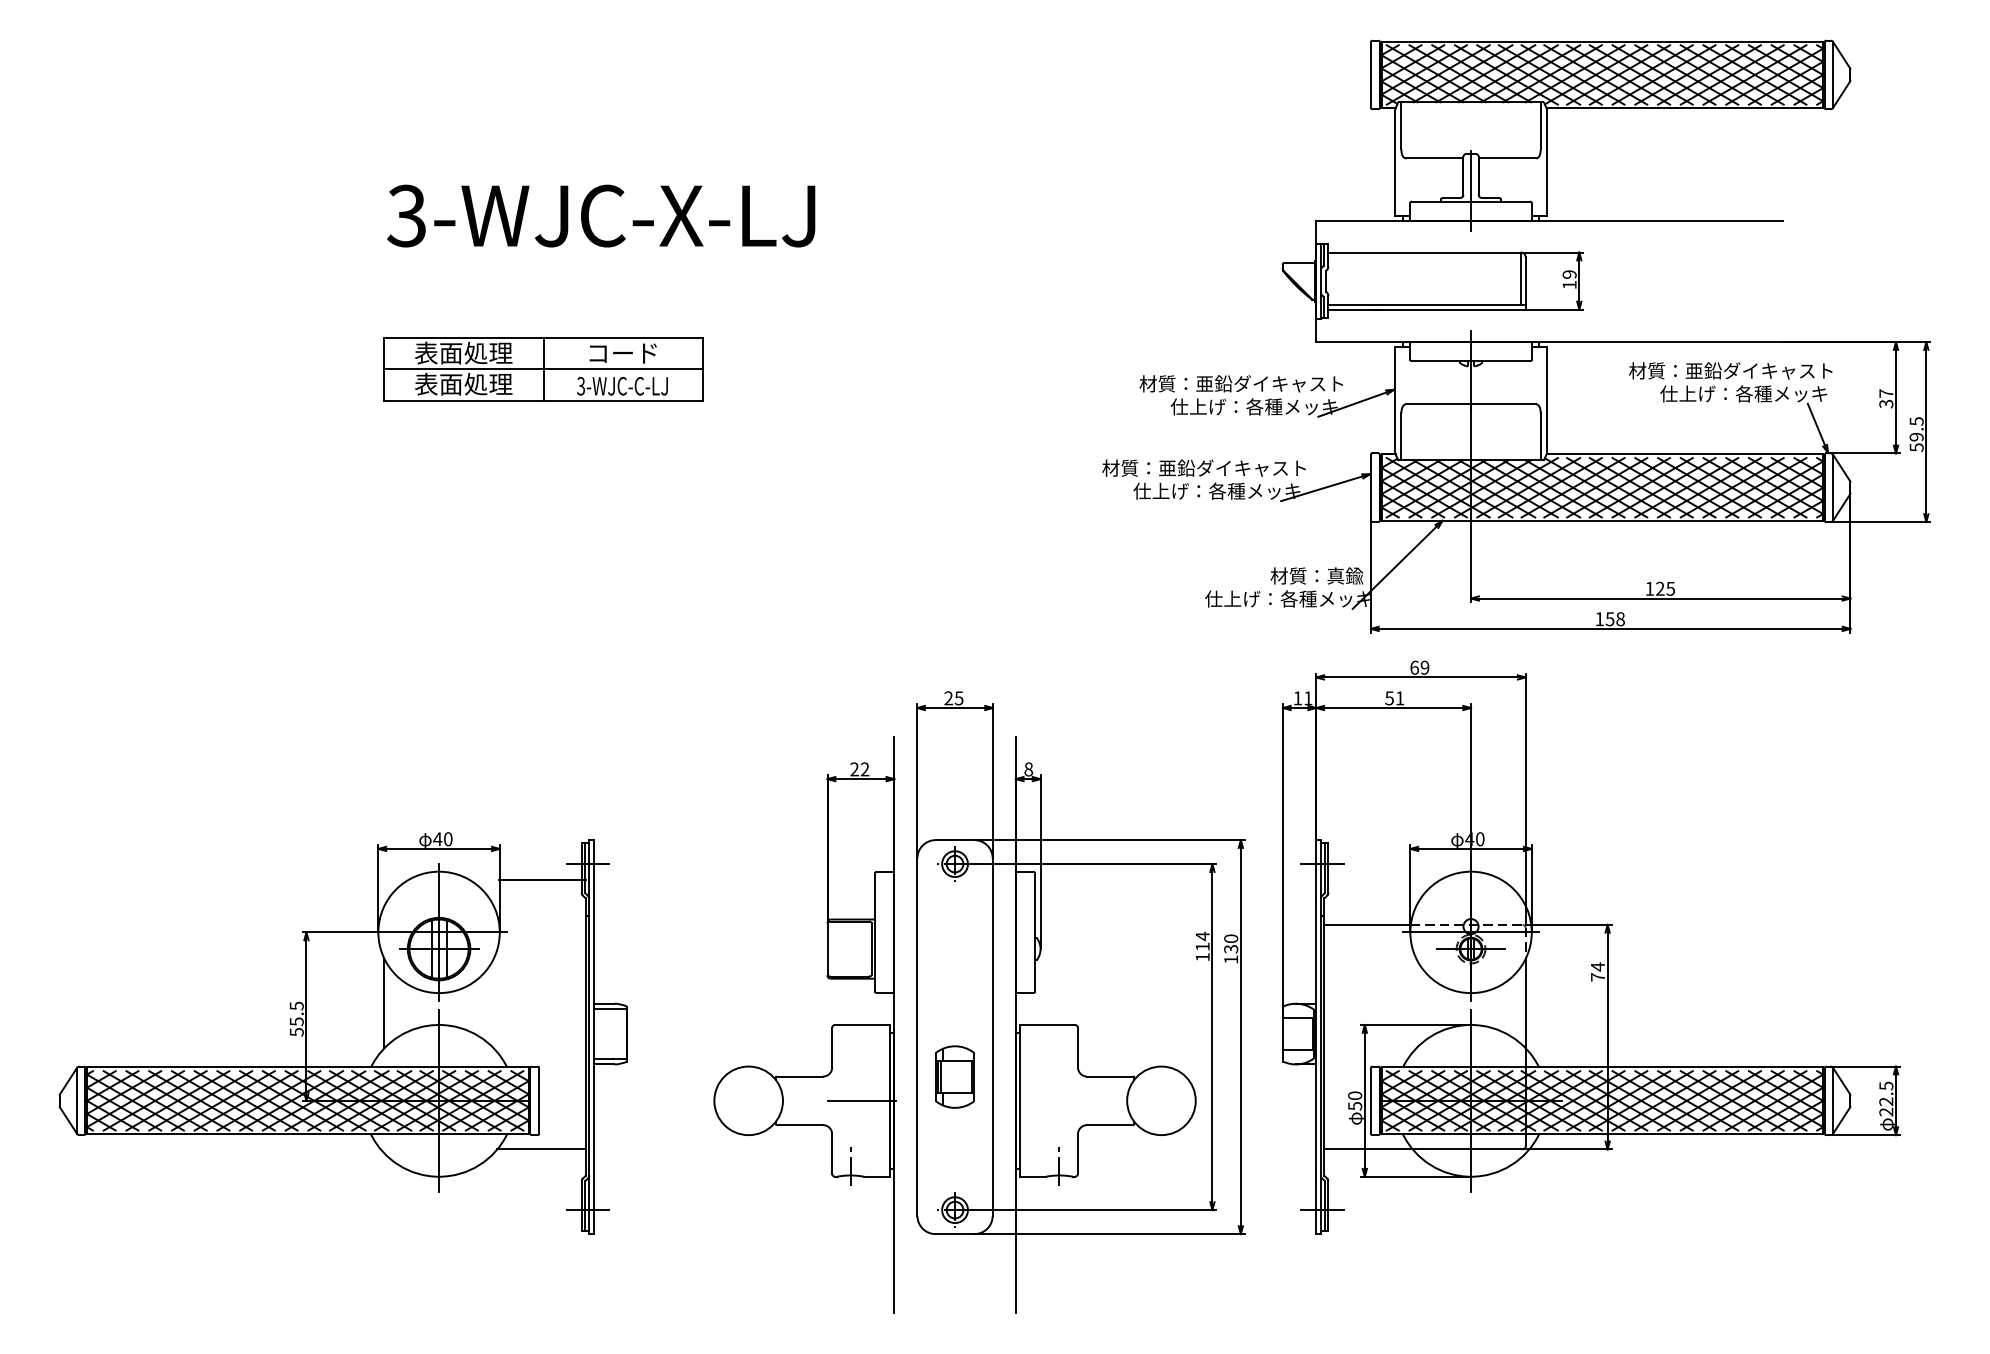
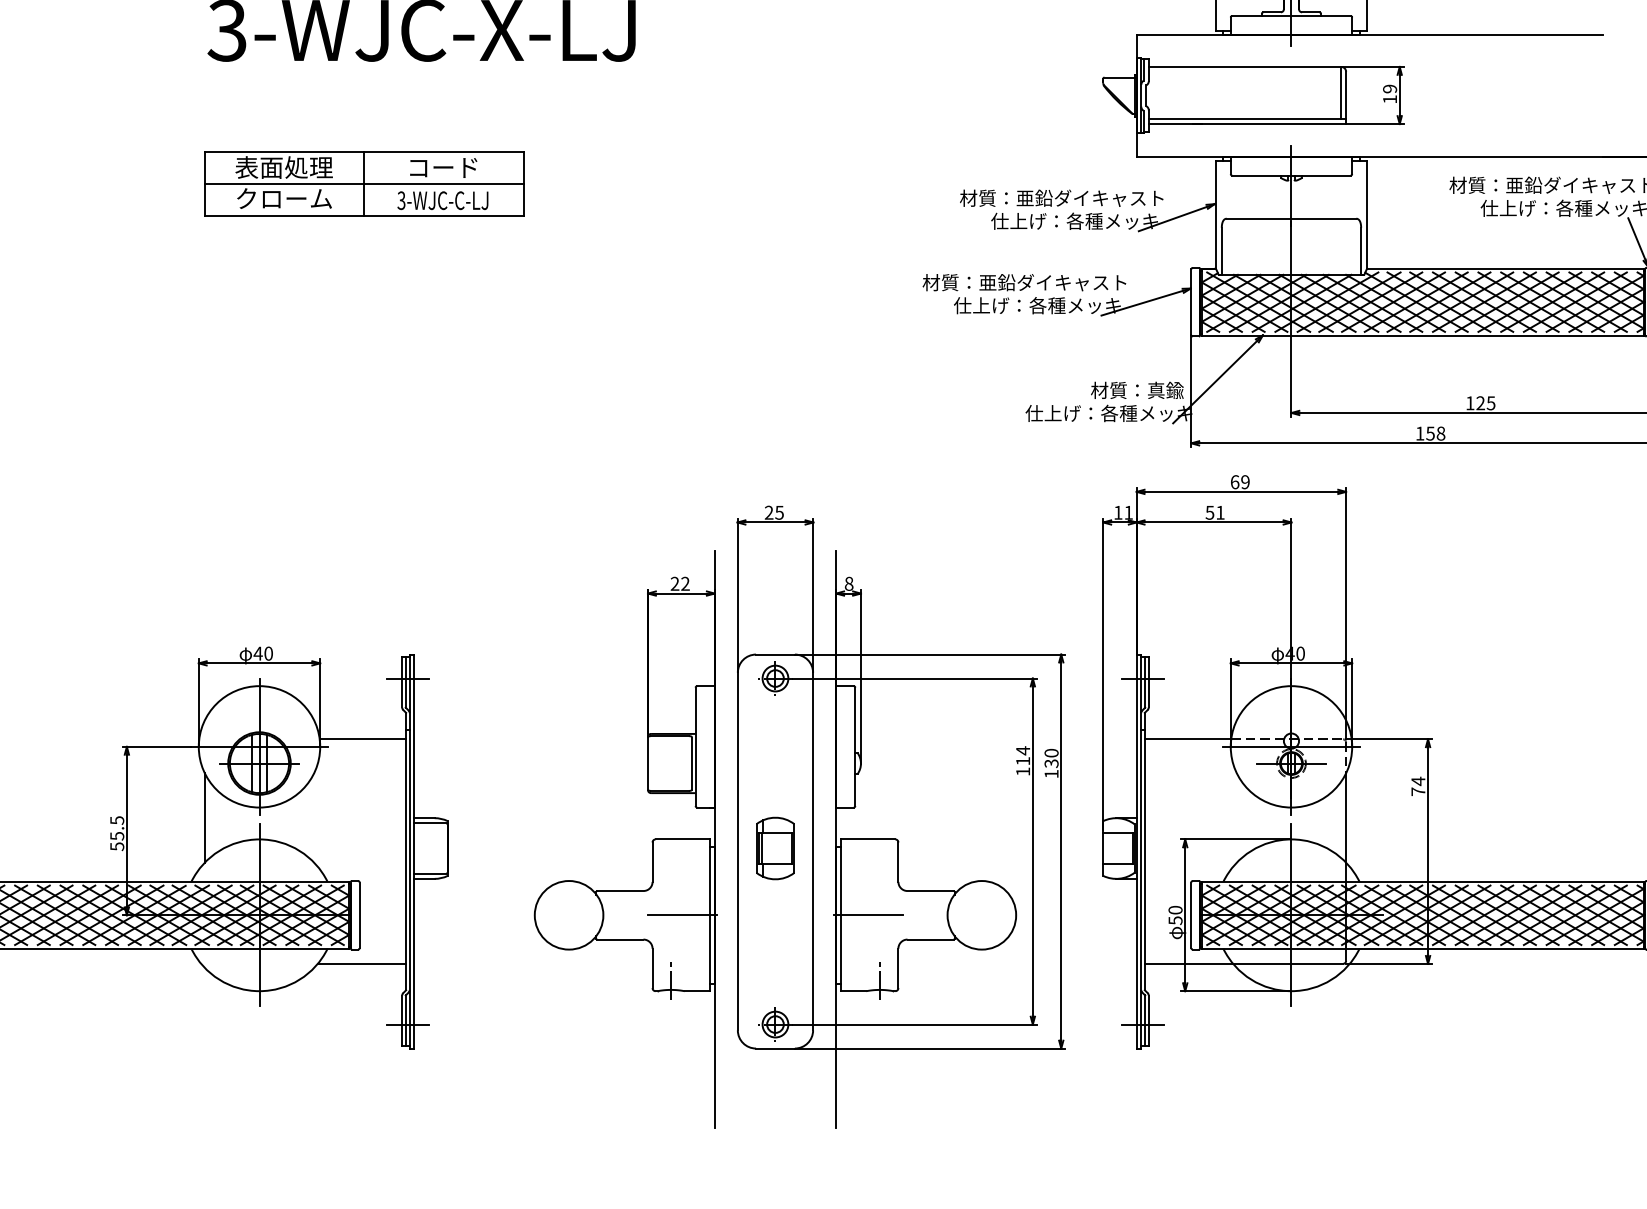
text: (463, 383) -> (283, 197), 表面処理 -> クローム
line: (542, 879) -> (362, 738), moved
part: (954, 1076) -> (774, 847), moved
line: (1047, 1100) -> (867, 914), added

